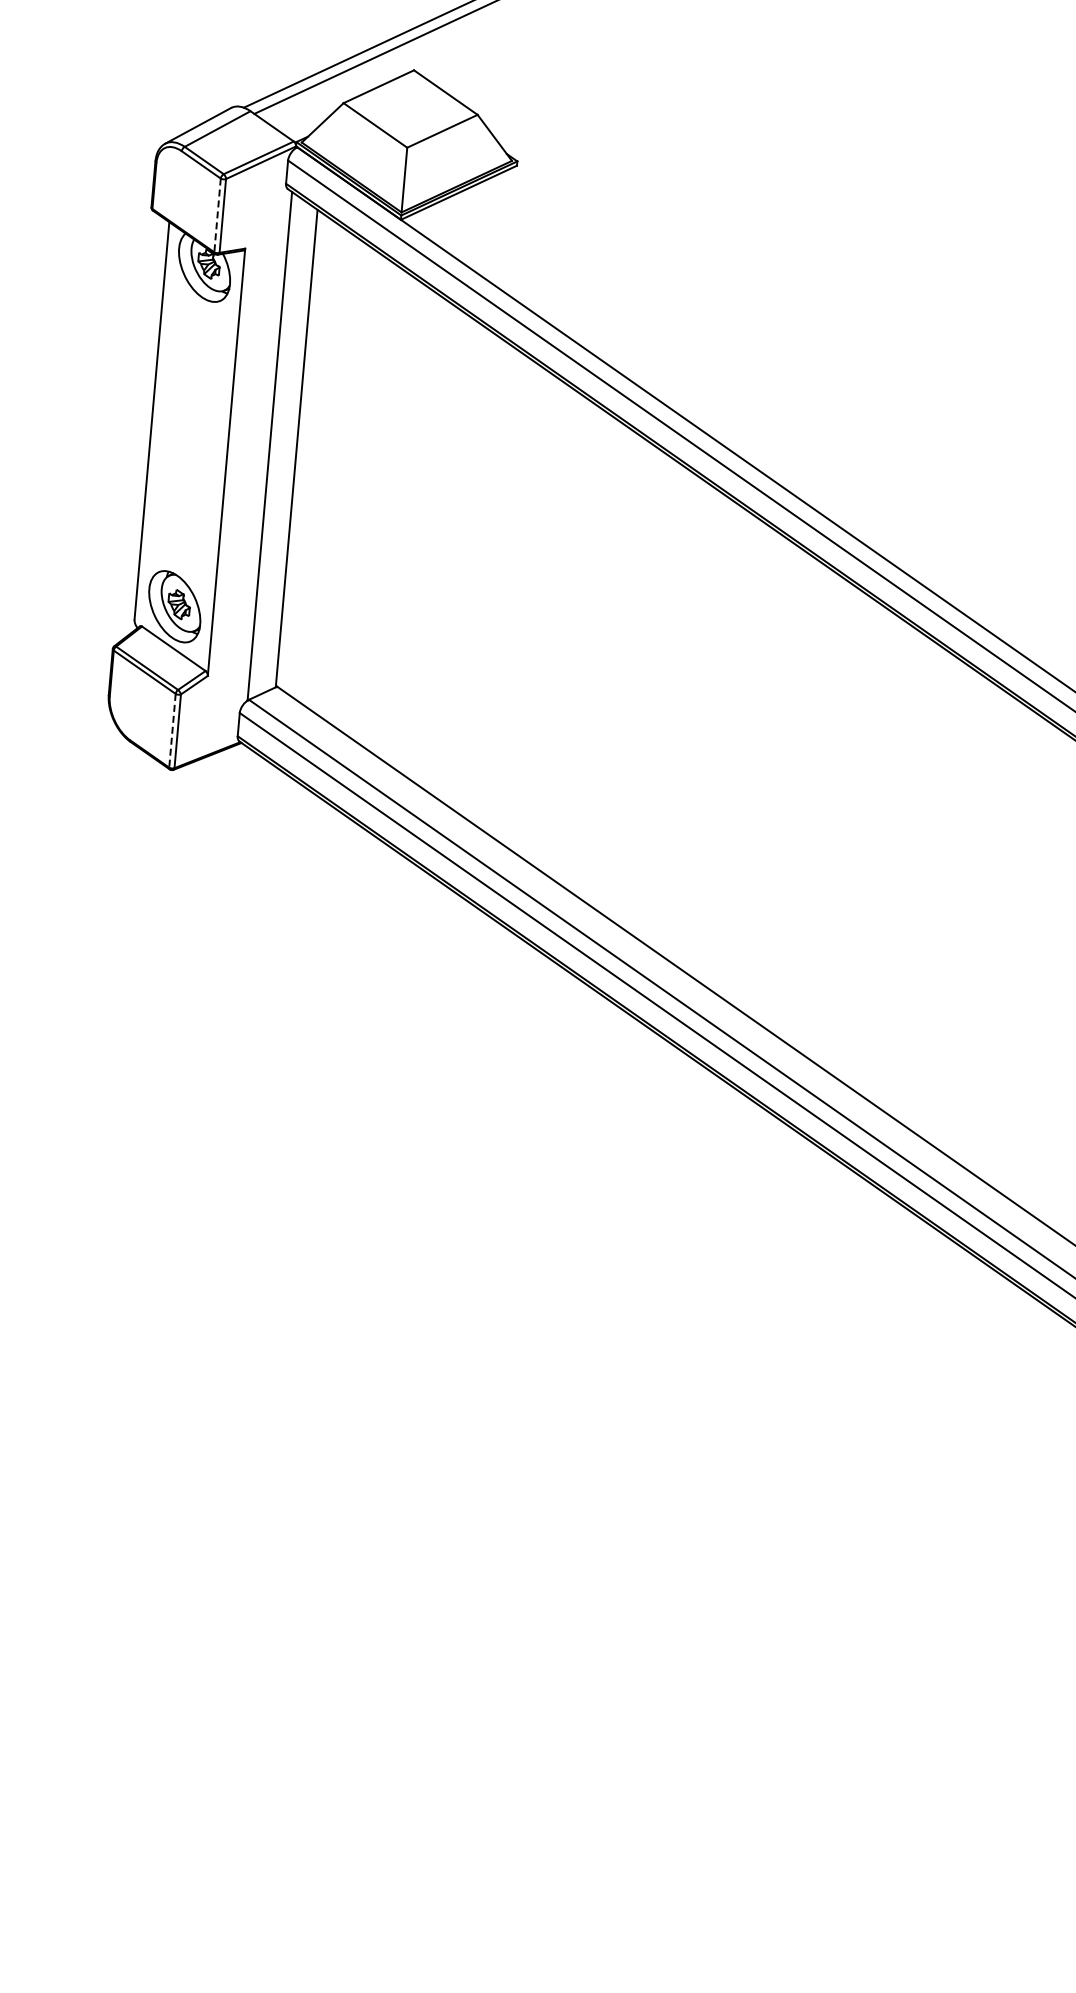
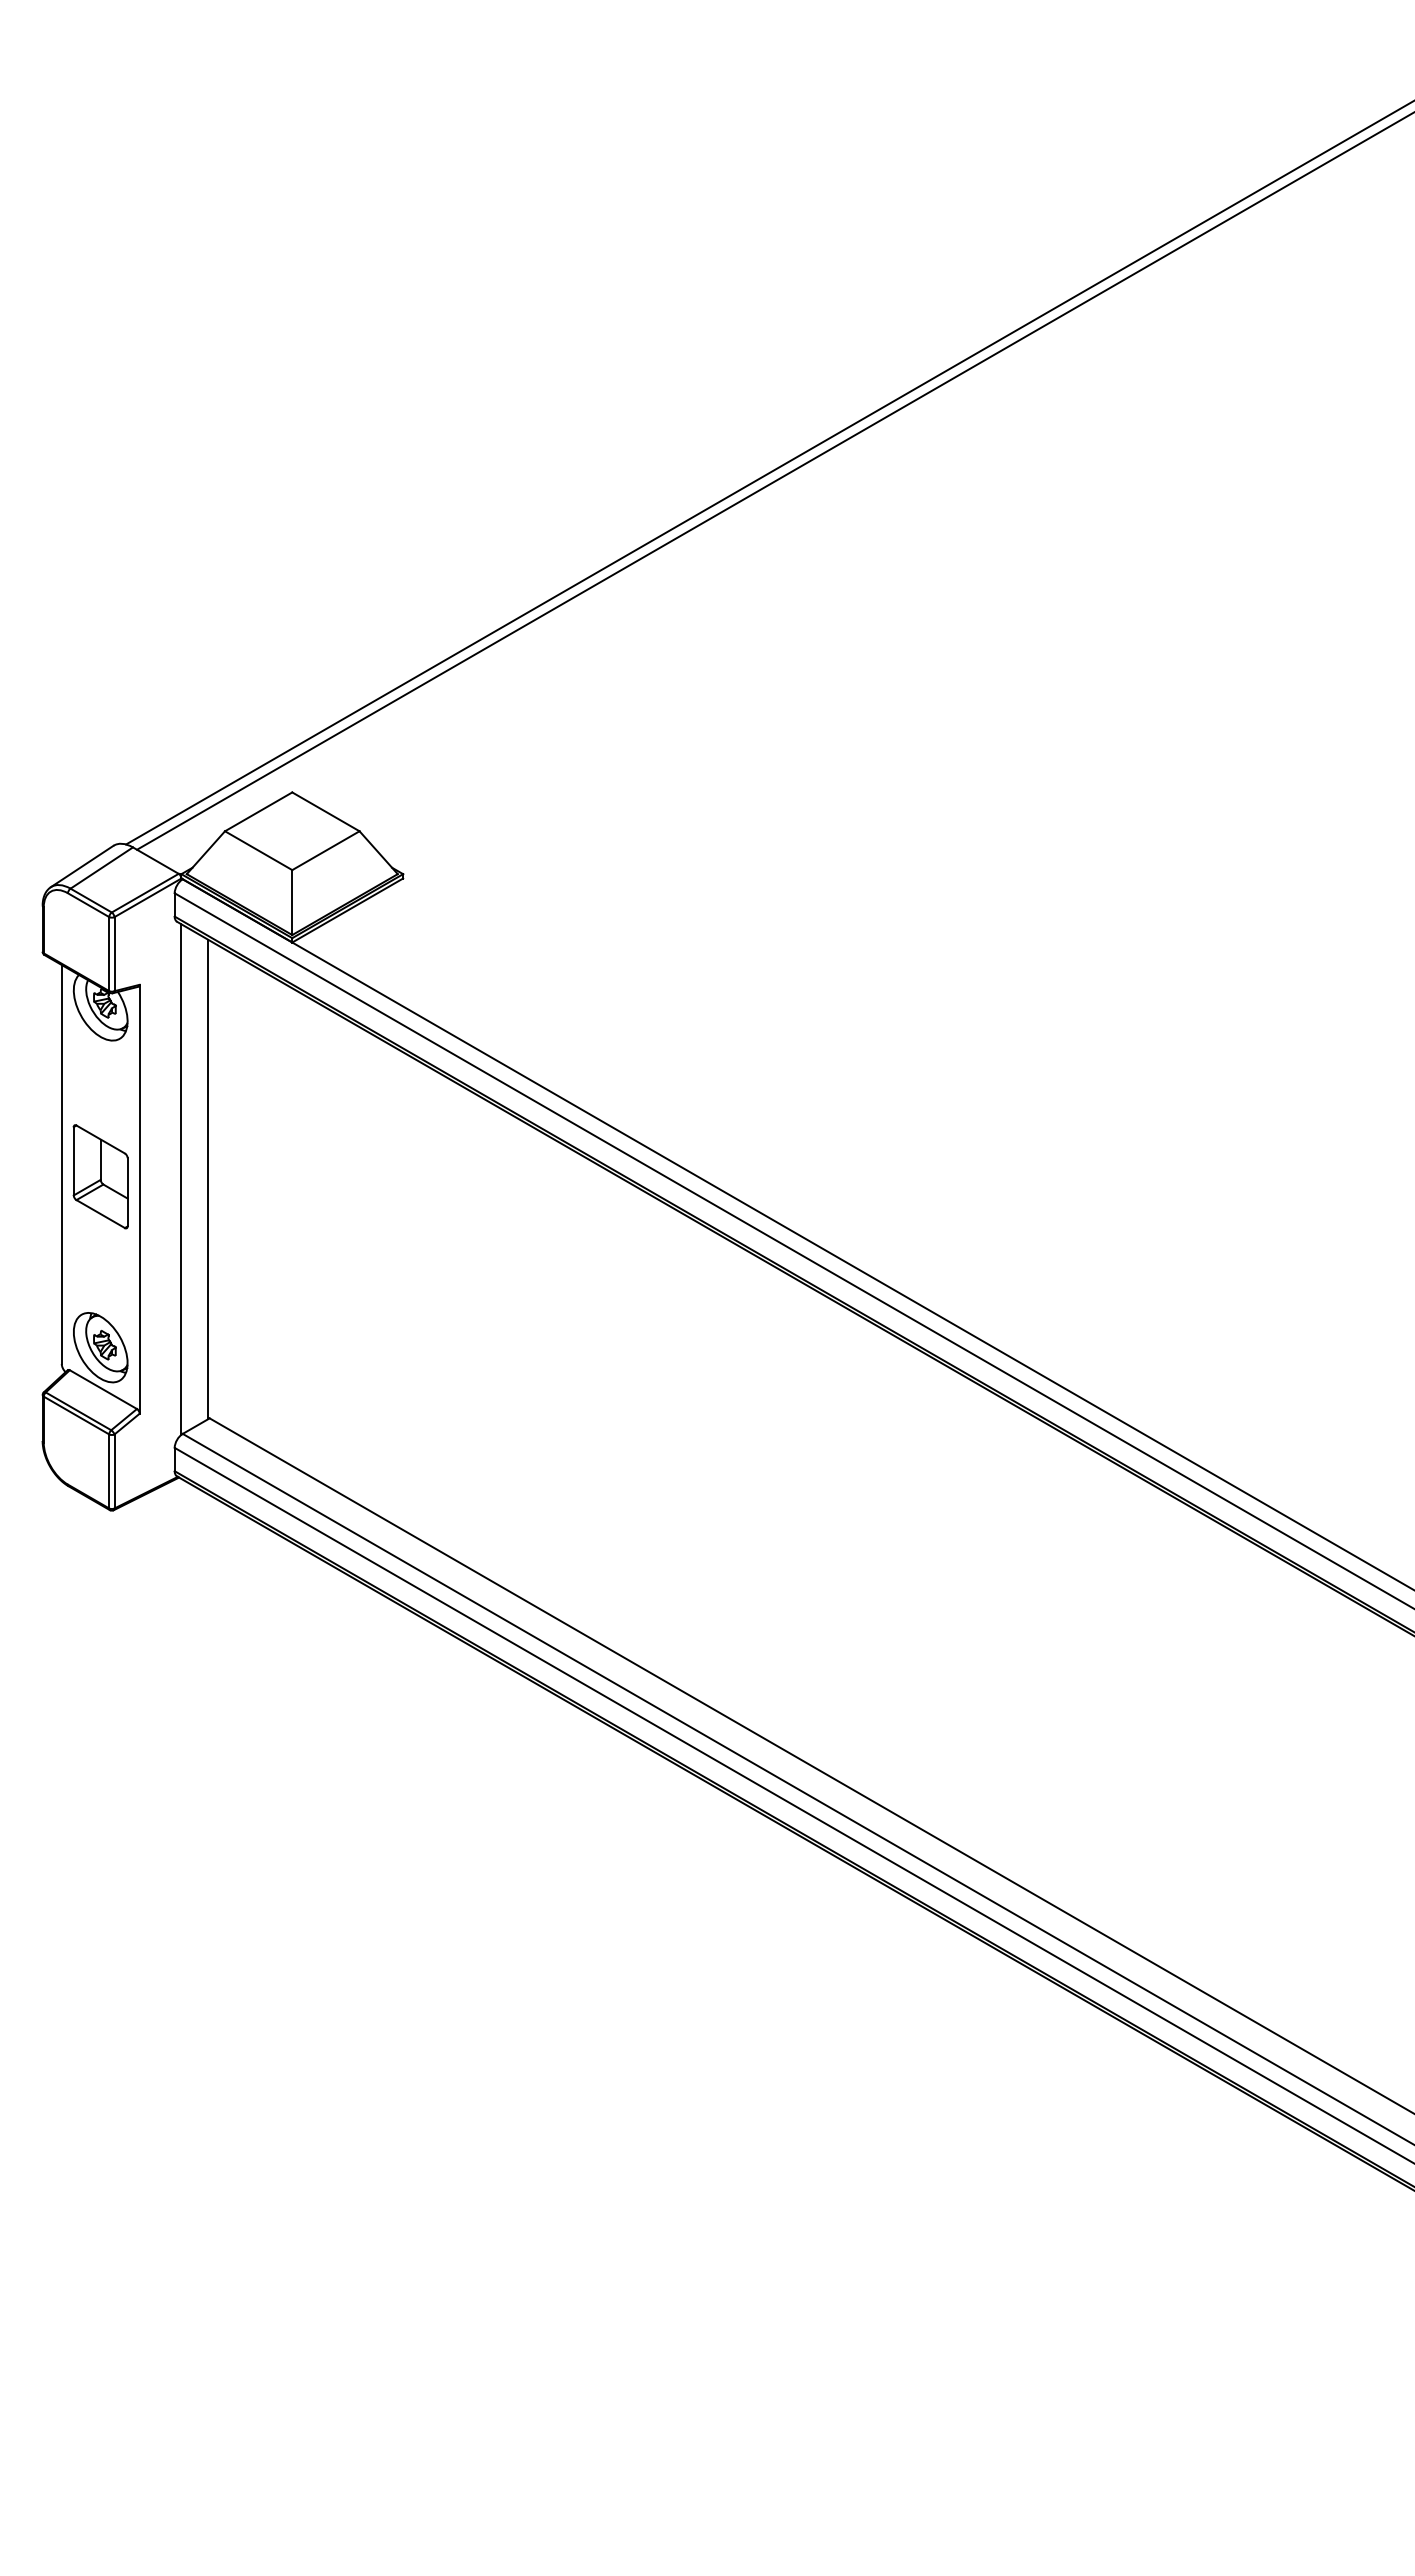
line: (217, 215) -> (109, 954), dashed -> solid
part: (189, 436) -> (100, 1176), added
line: (172, 730) -> (109, 1471), dashed -> solid

